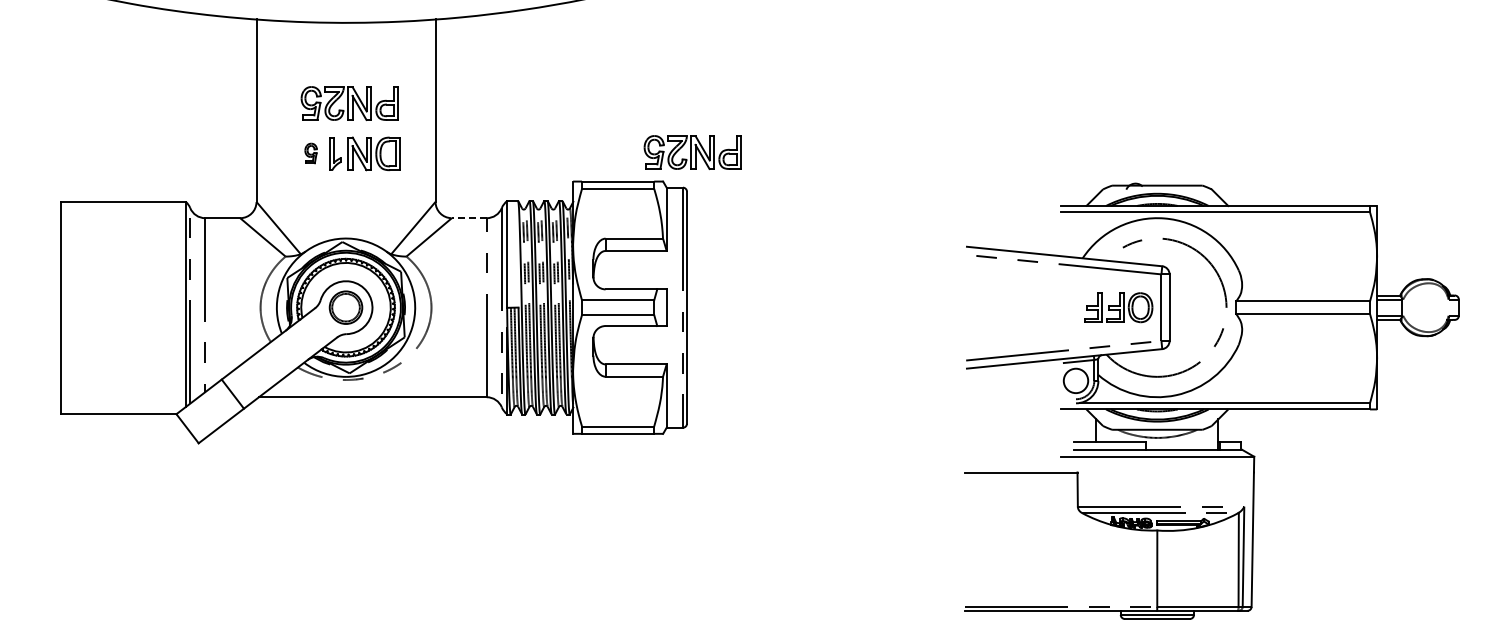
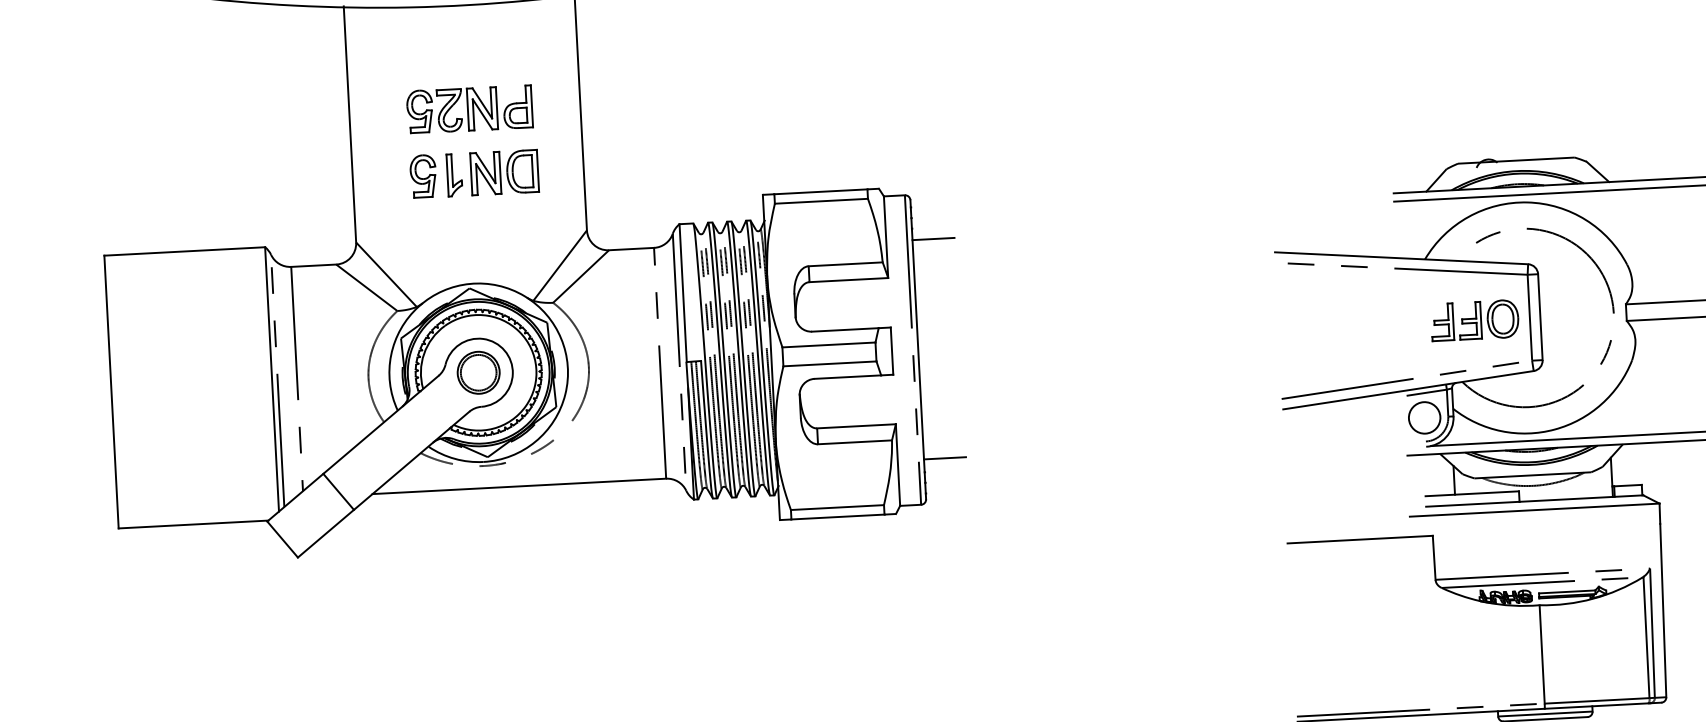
part: (692, 152) -> (914, 149), removed
part: (310, 153) -> (422, 176), size x1.67
line: (468, 218) -> (630, 249), dashed -> solid
line: (703, 222) -> (933, 238), added
line: (703, 392) -> (945, 457), added

